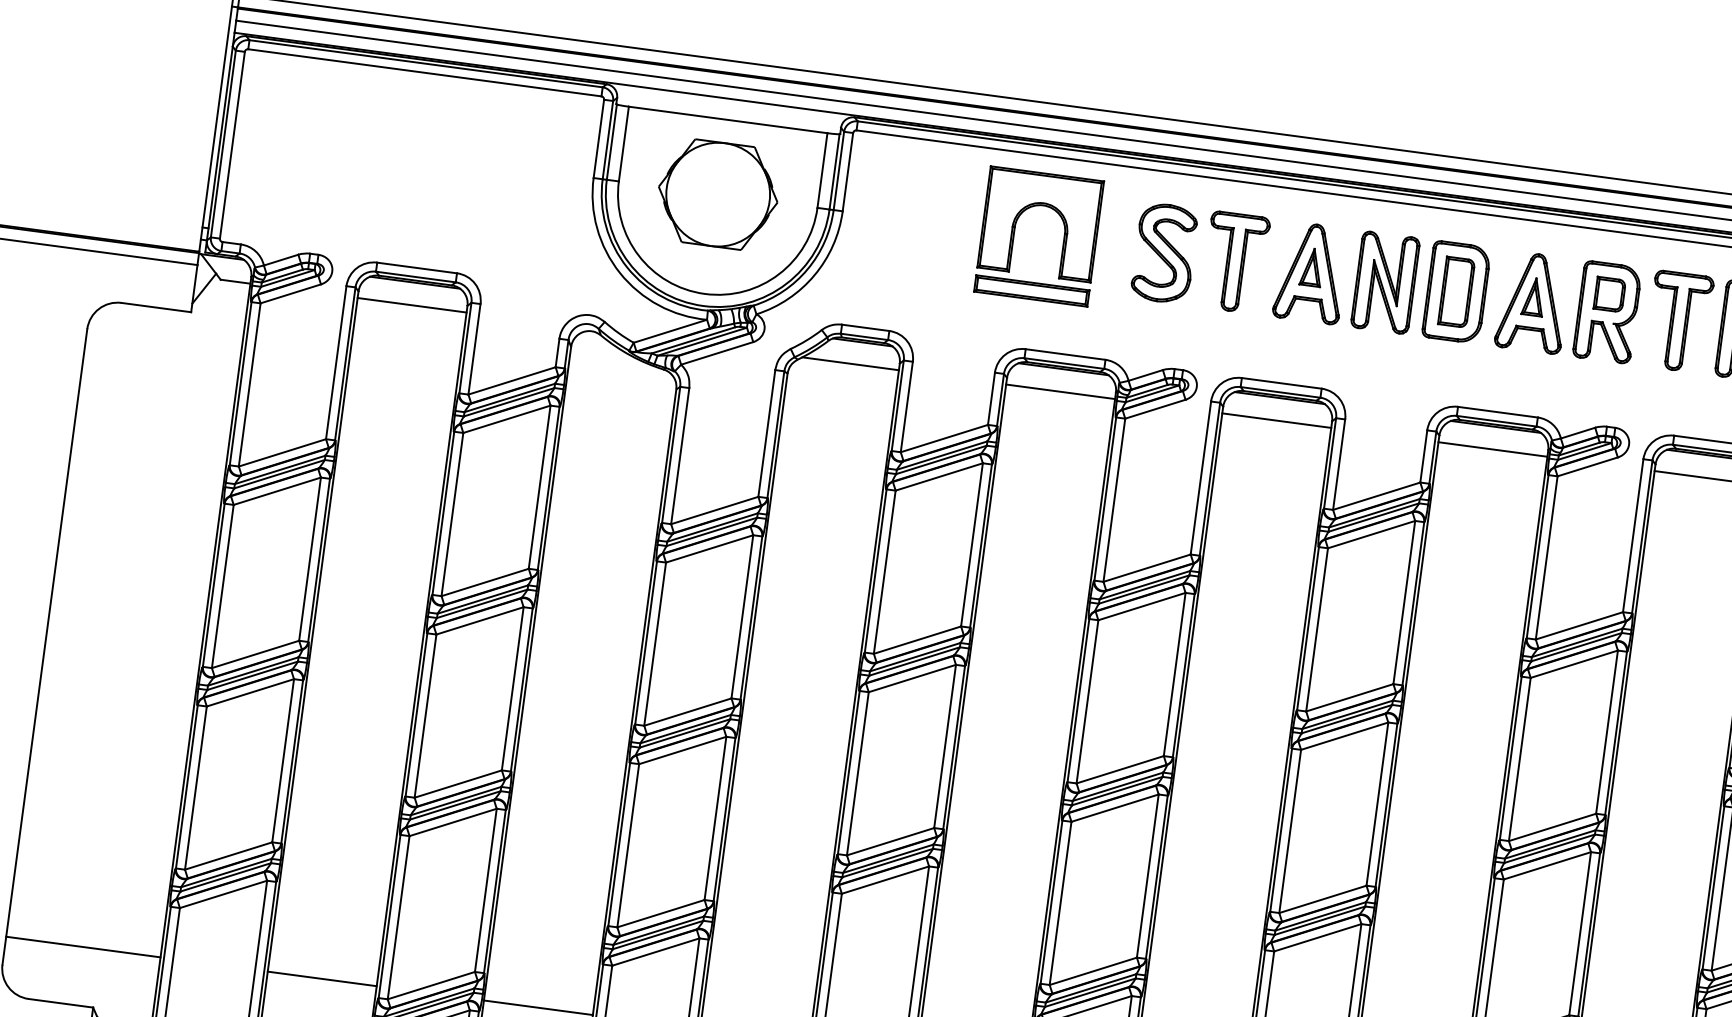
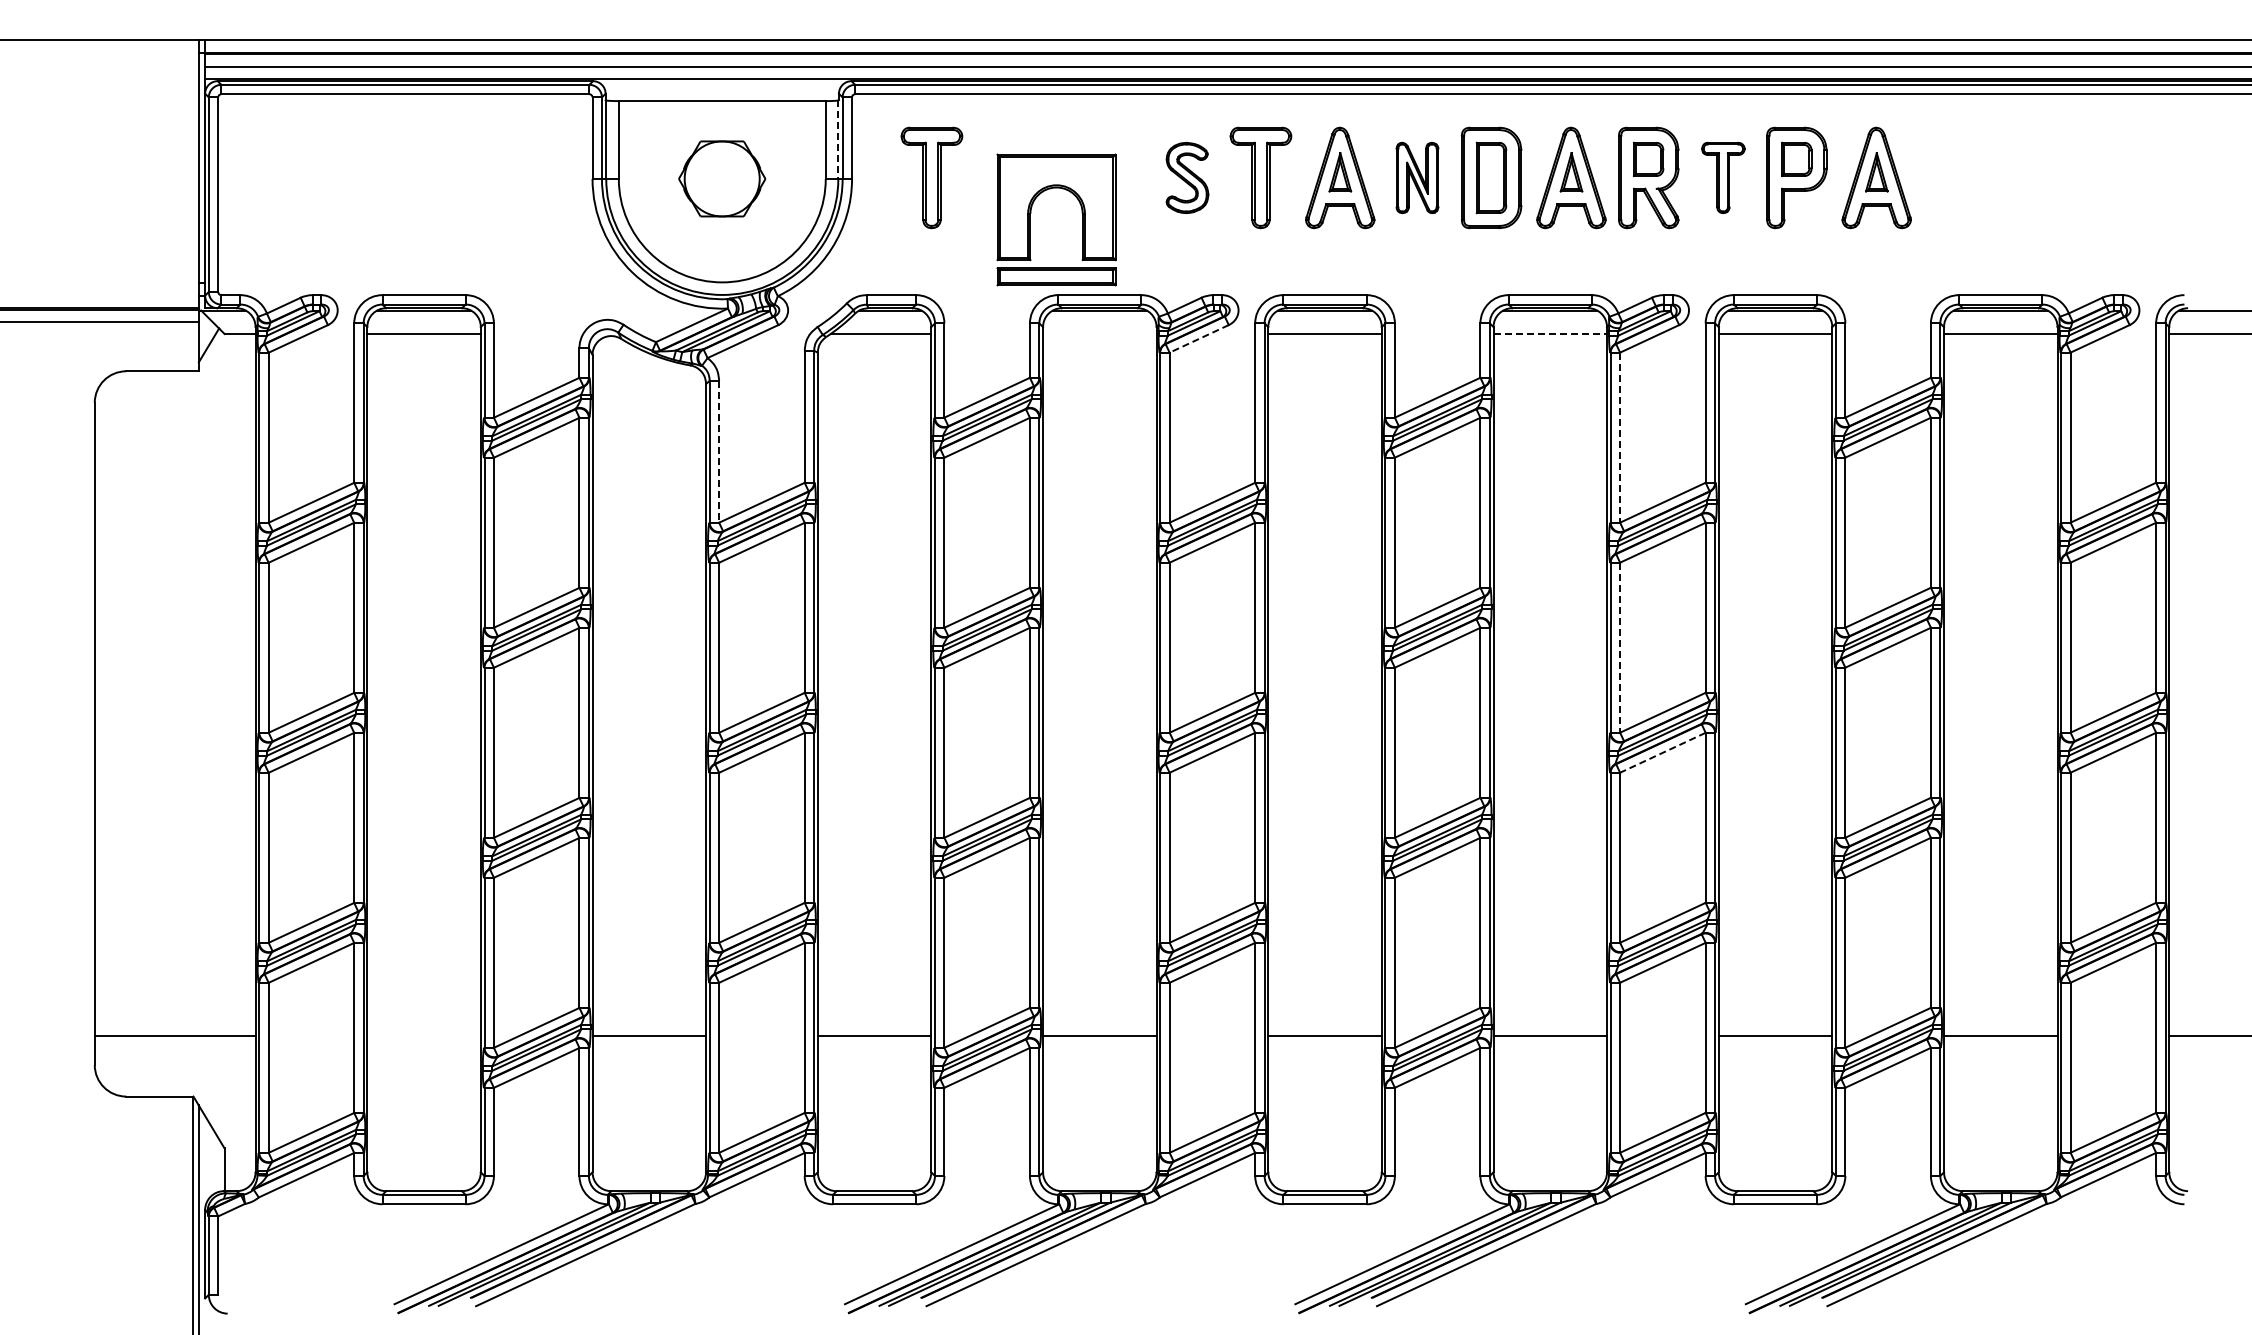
line: (834, 172) -> (838, 140), solid -> dashed
part: (717, 194) -> (721, 178), size x0.7
part: (919, 220) -> (931, 177), added
part: (1015, 227) -> (1031, 213), moved
part: (1164, 252) -> (1187, 177), size x0.7
part: (1385, 282) -> (1417, 177), size x0.7
part: (1679, 321) -> (1723, 177), size x0.7
line: (1060, 391) -> (1099, 333), removed
line: (1155, 408) -> (1199, 338), solid -> dashed
line: (1493, 449) -> (1550, 333), solid -> dashed
line: (680, 455) -> (719, 451), solid -> dashed
line: (1546, 558) -> (1620, 438), solid -> dashed
line: (1520, 760) -> (1620, 648), solid -> dashed
line: (1547, 865) -> (1662, 752), solid -> dashed
line: (321, 978) -> (423, 1035), removed

